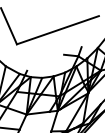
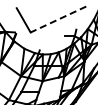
line: (58, 30) -> (58, 19), solid -> dashed

